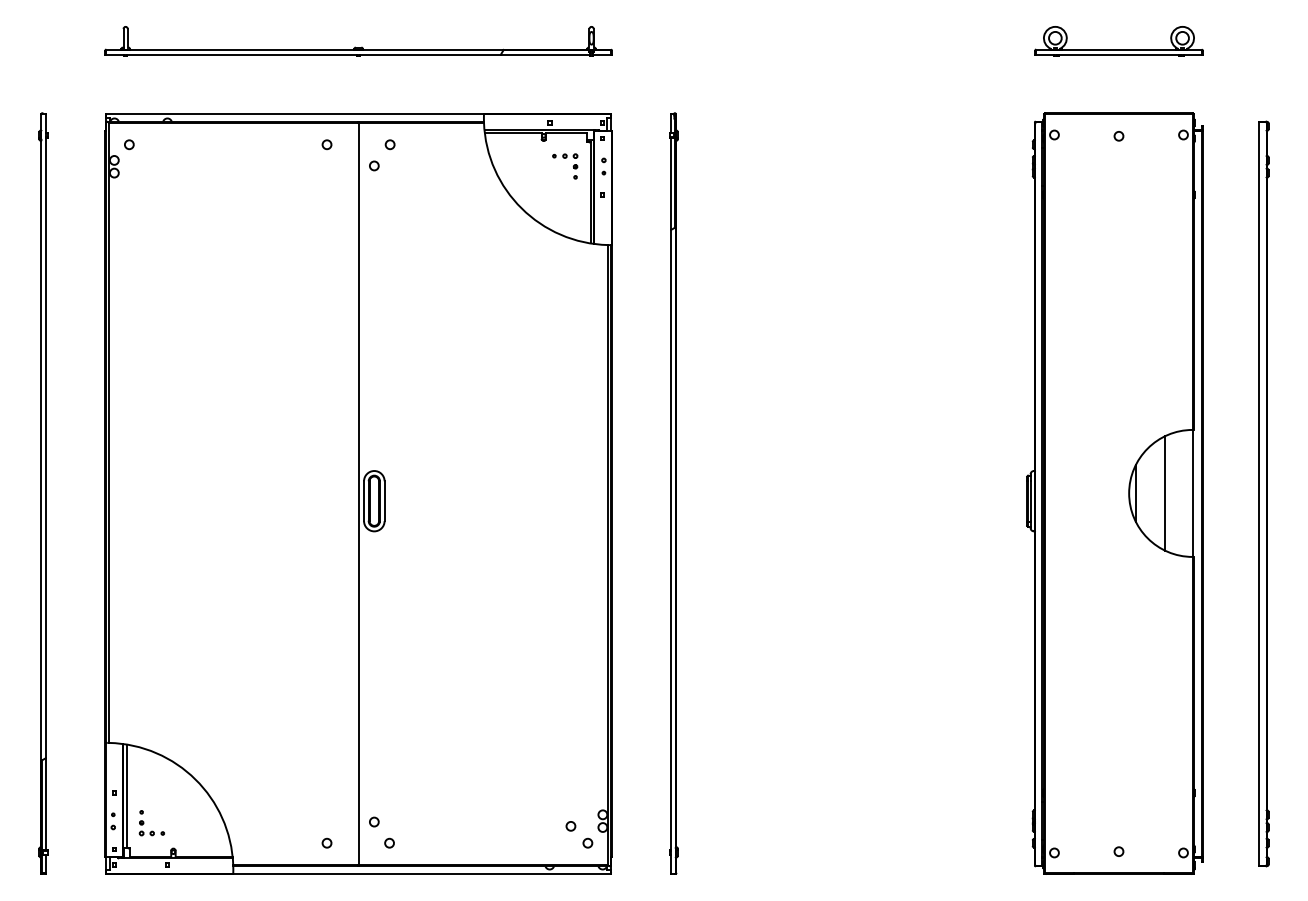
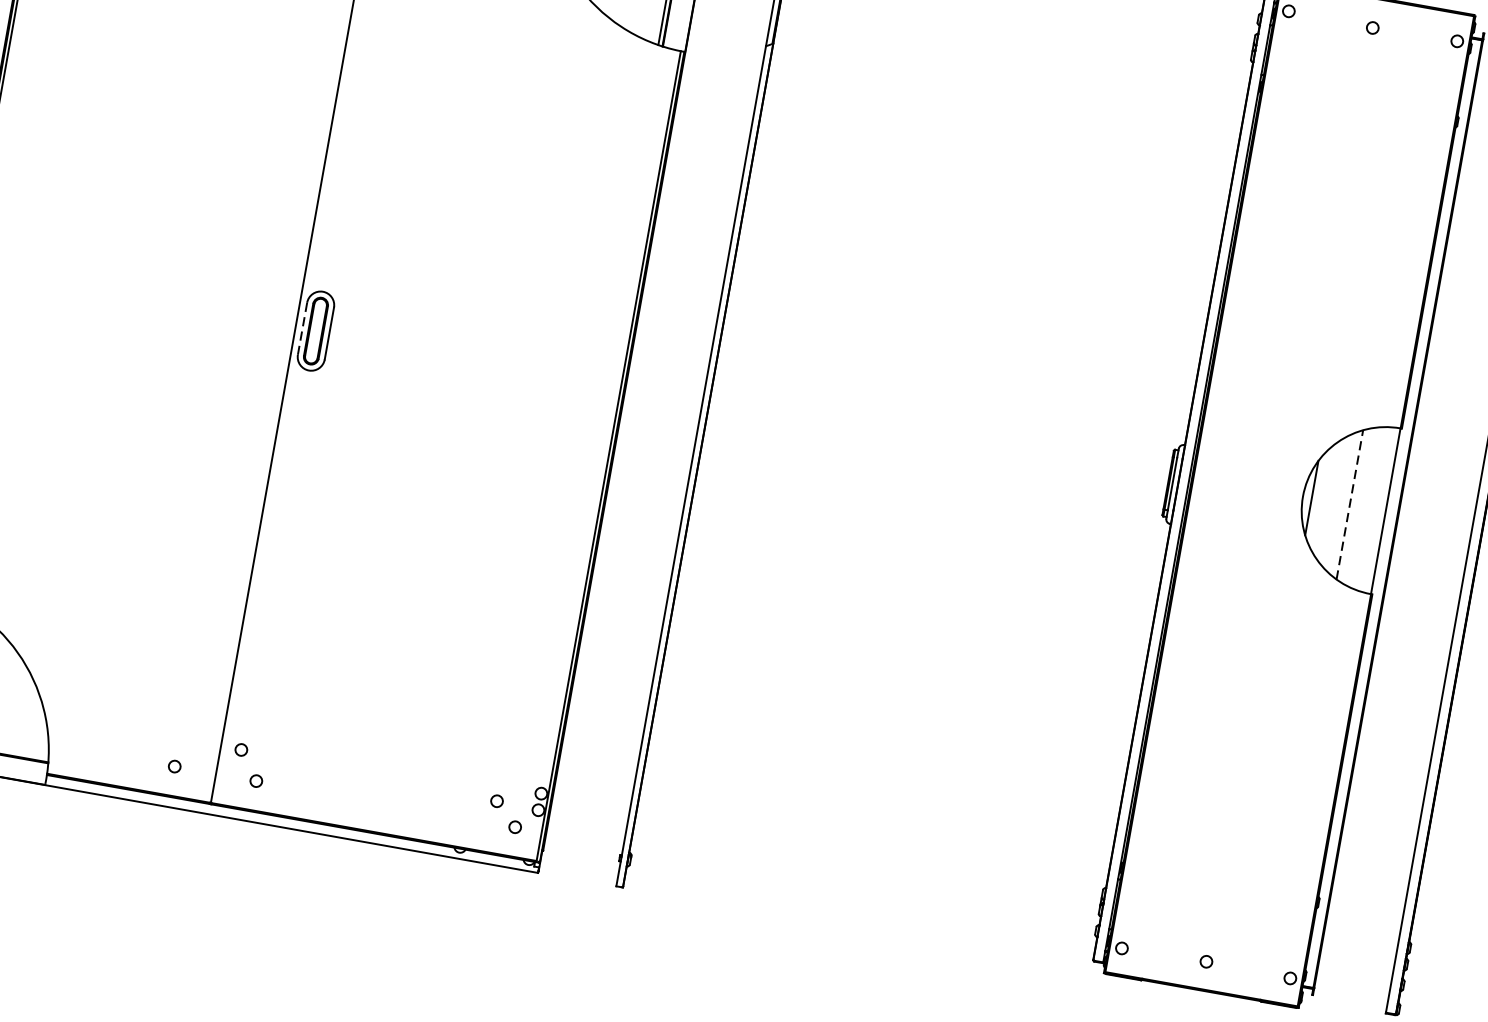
line: (1165, 492) -> (1350, 503), solid -> dashed
line: (364, 501) -> (303, 329), solid -> dashed

